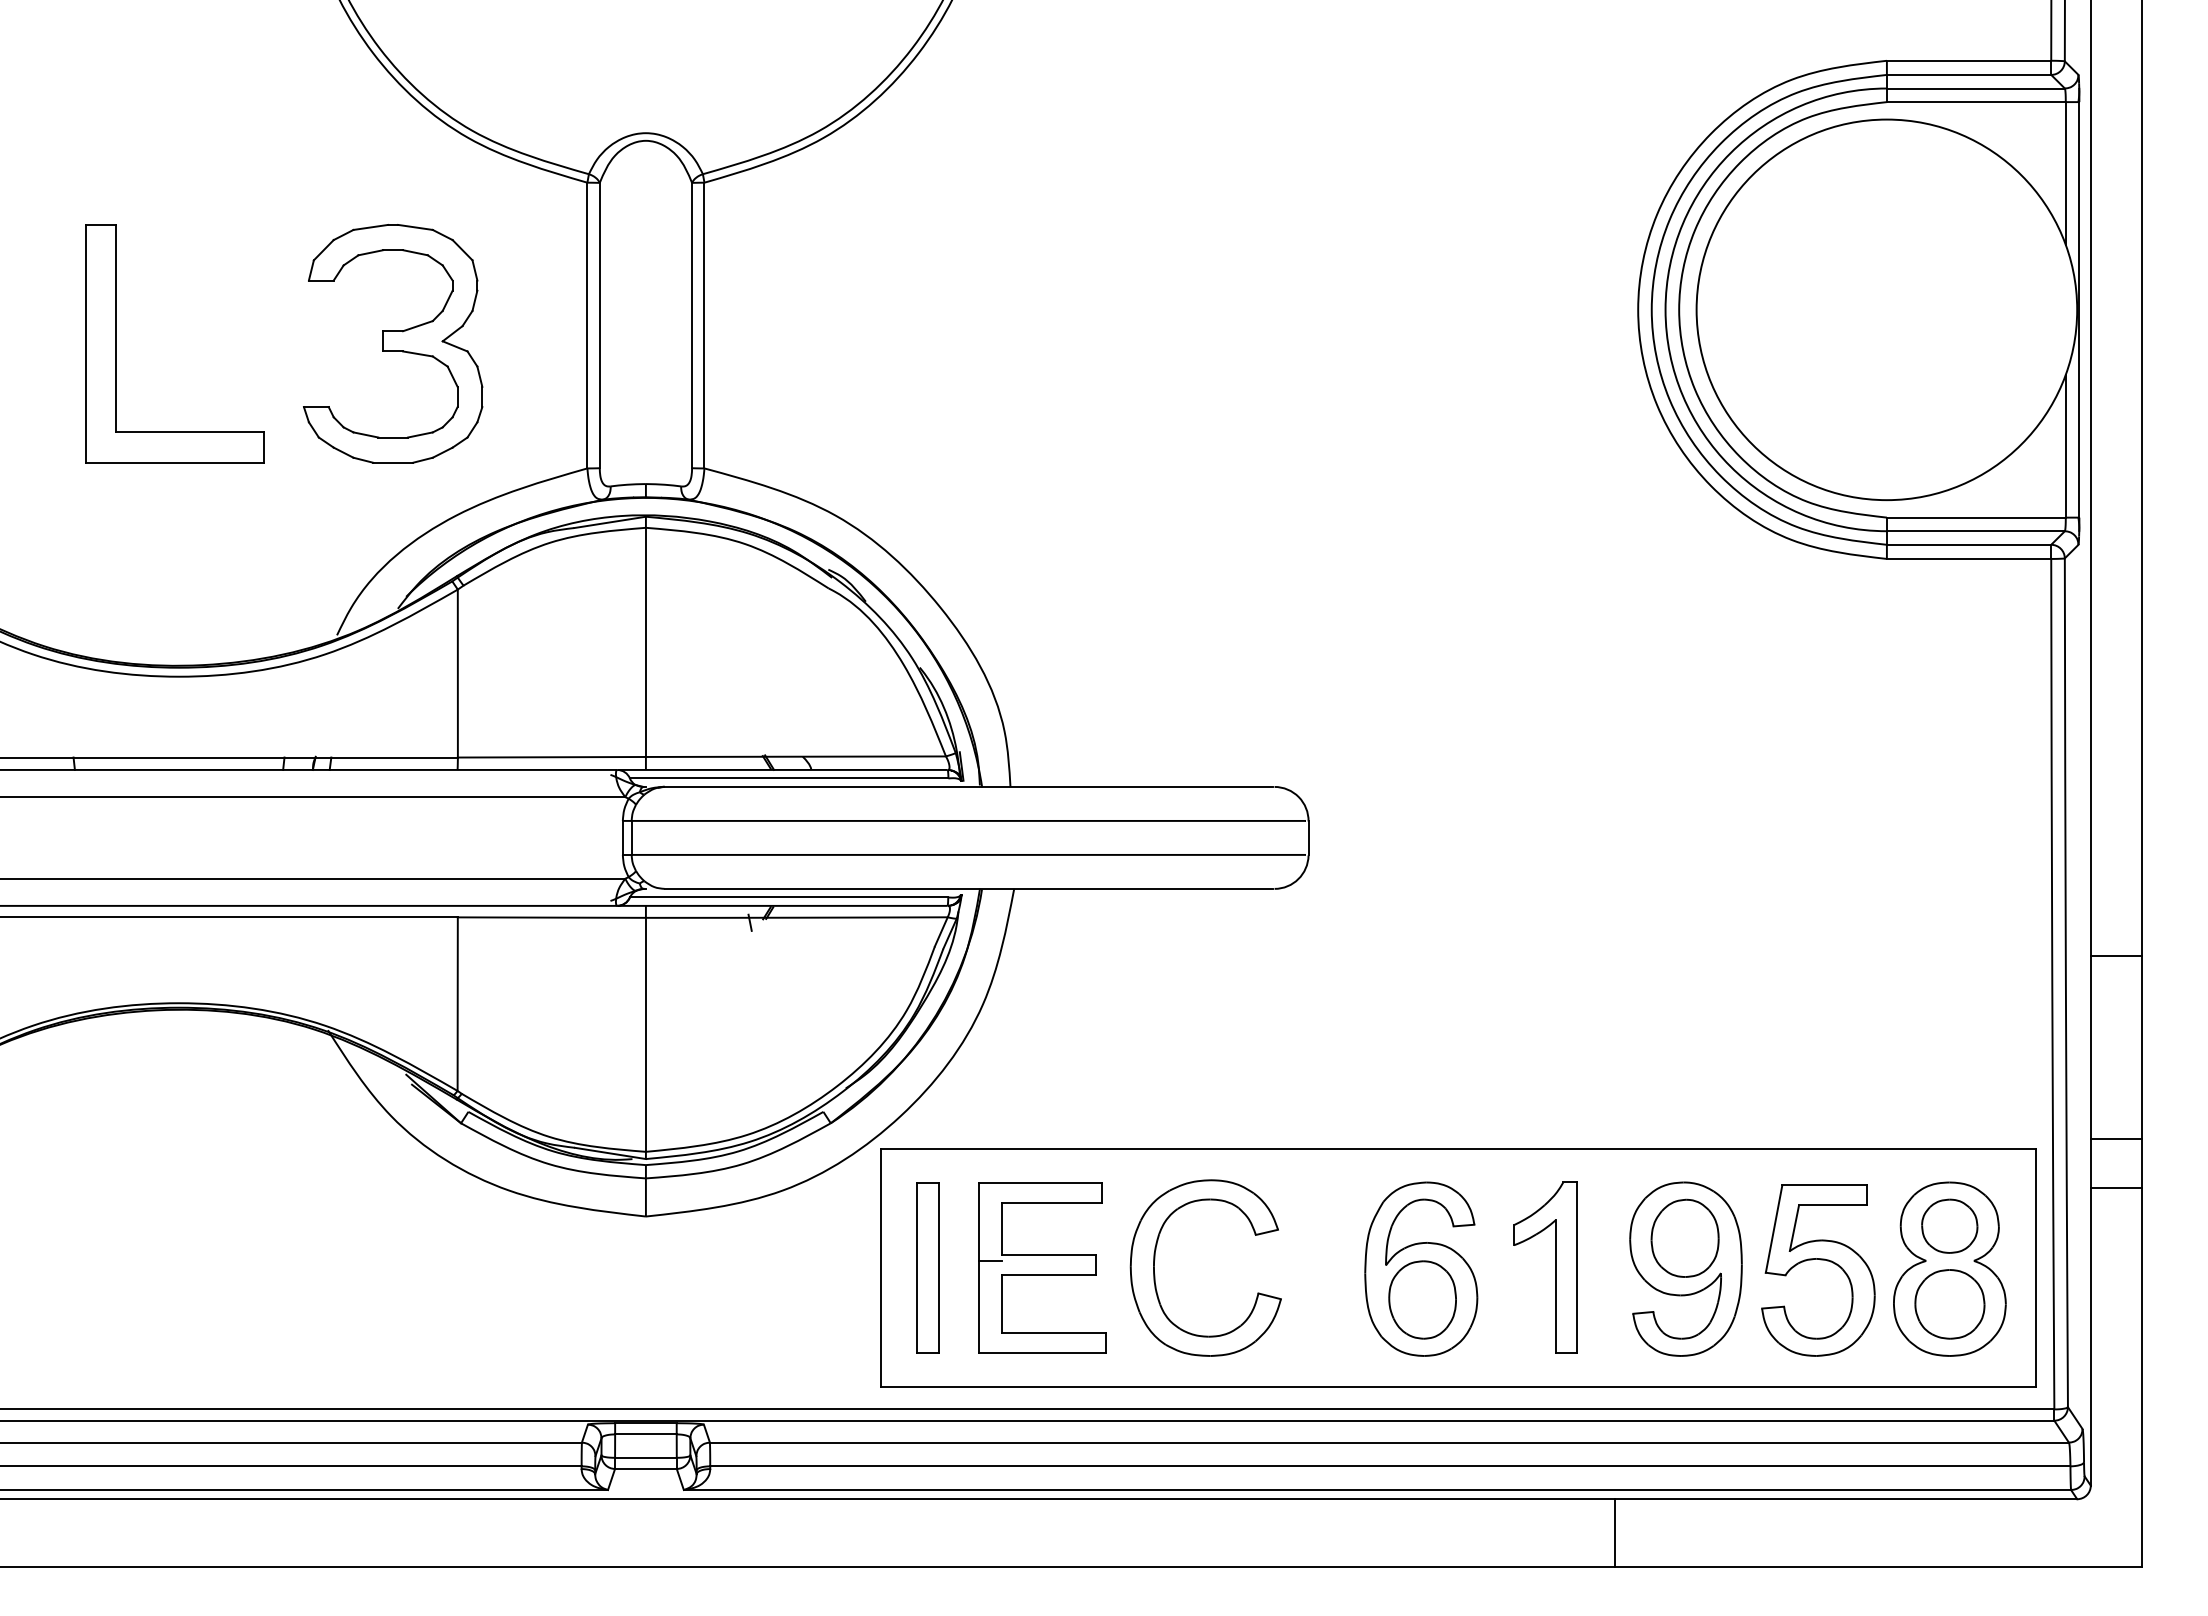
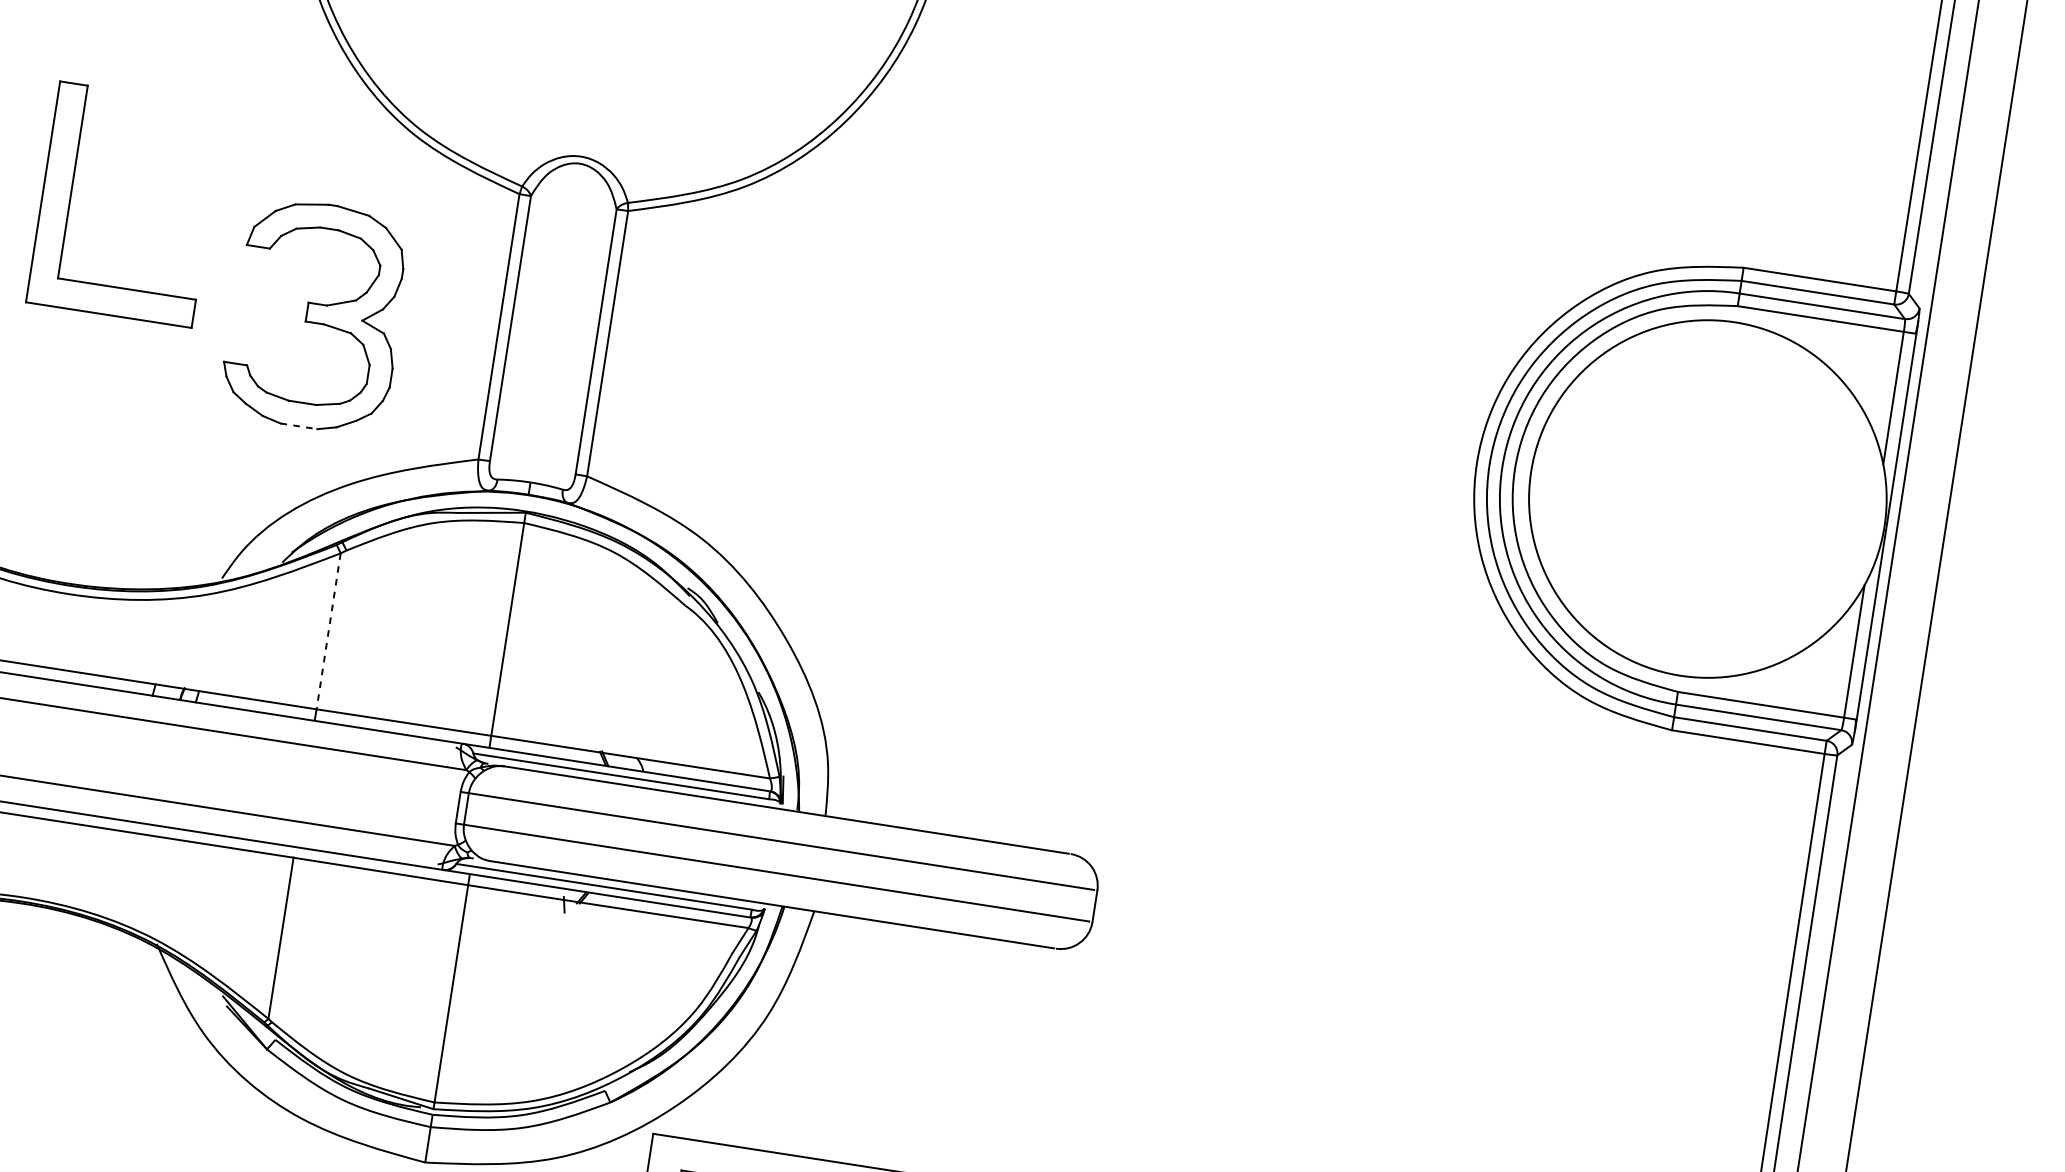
part: (116, 343) -> (71, 195), moved
line: (393, 462) -> (299, 426), solid -> dashed
line: (457, 673) -> (328, 631), solid -> dashed
line: (2115, 955) -> (1827, 1131), removed

